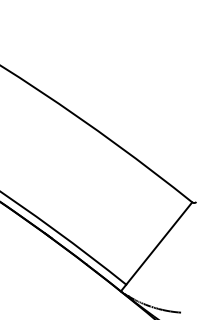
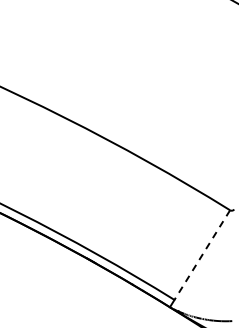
line: (159, 243) -> (202, 255), solid -> dashed

